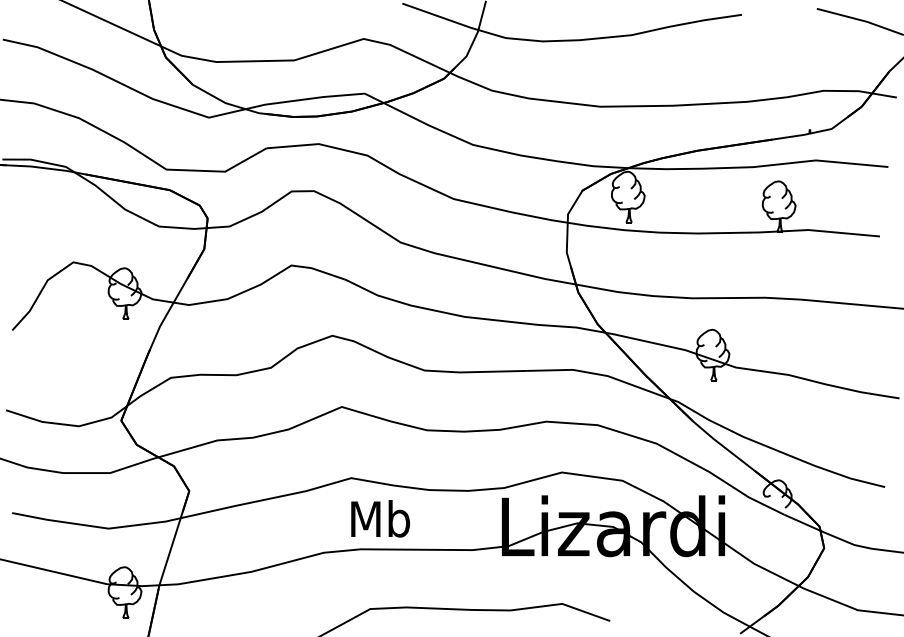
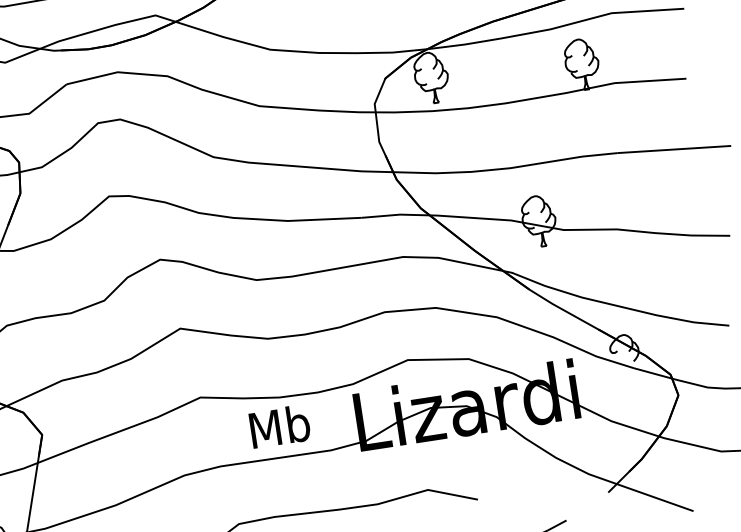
text: (380, 518) -> (279, 426), moved

